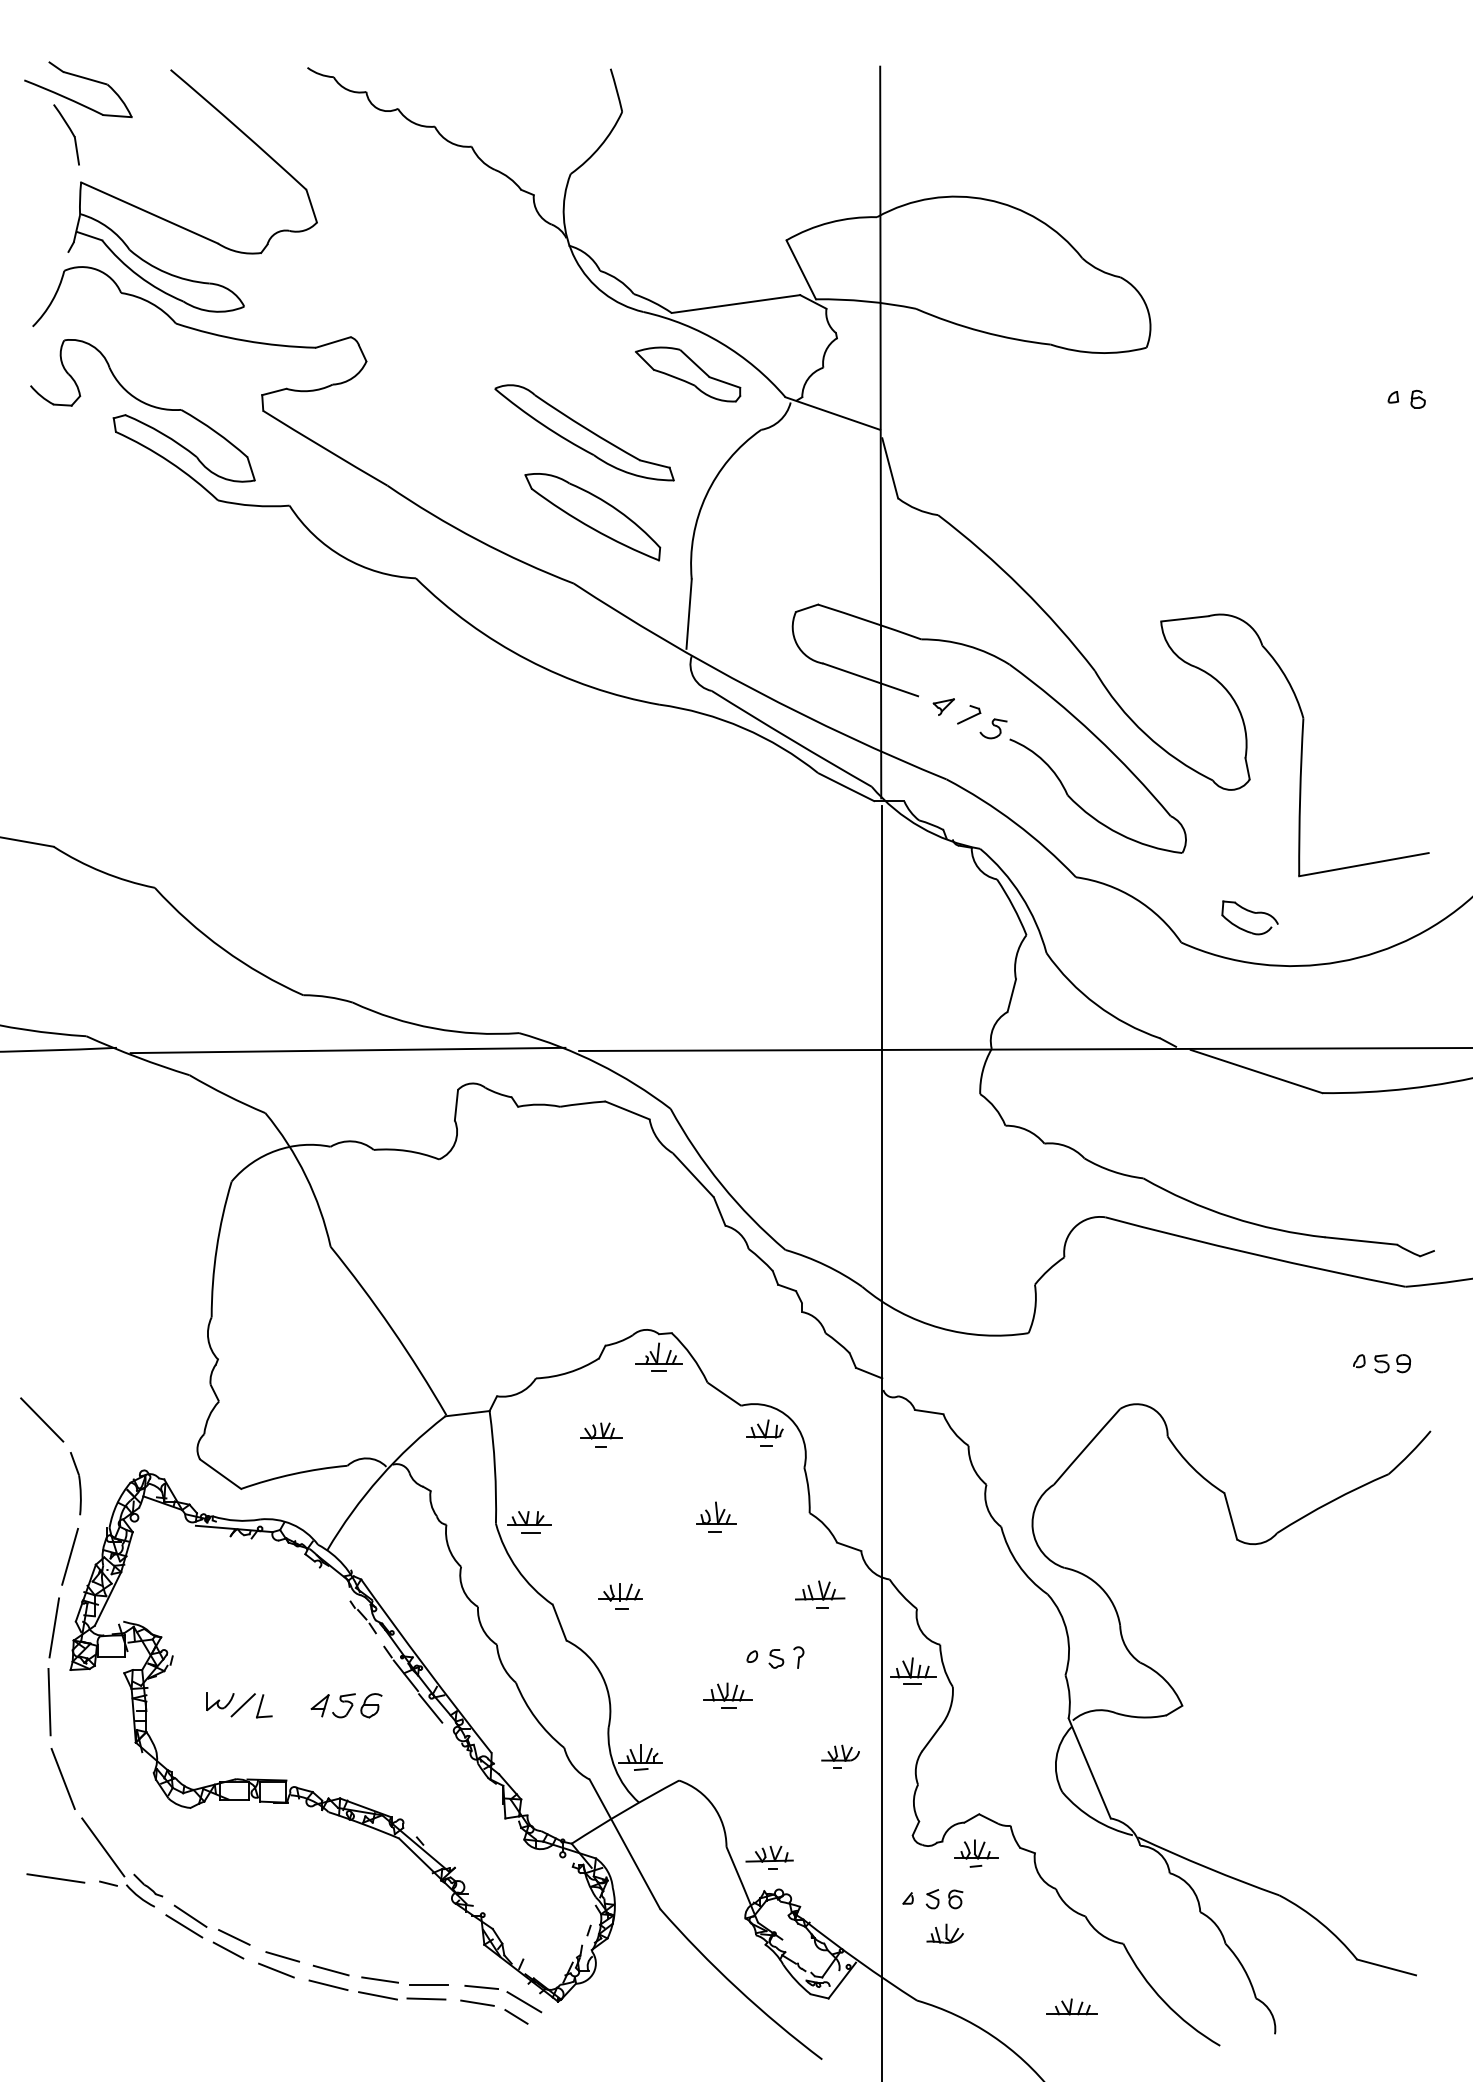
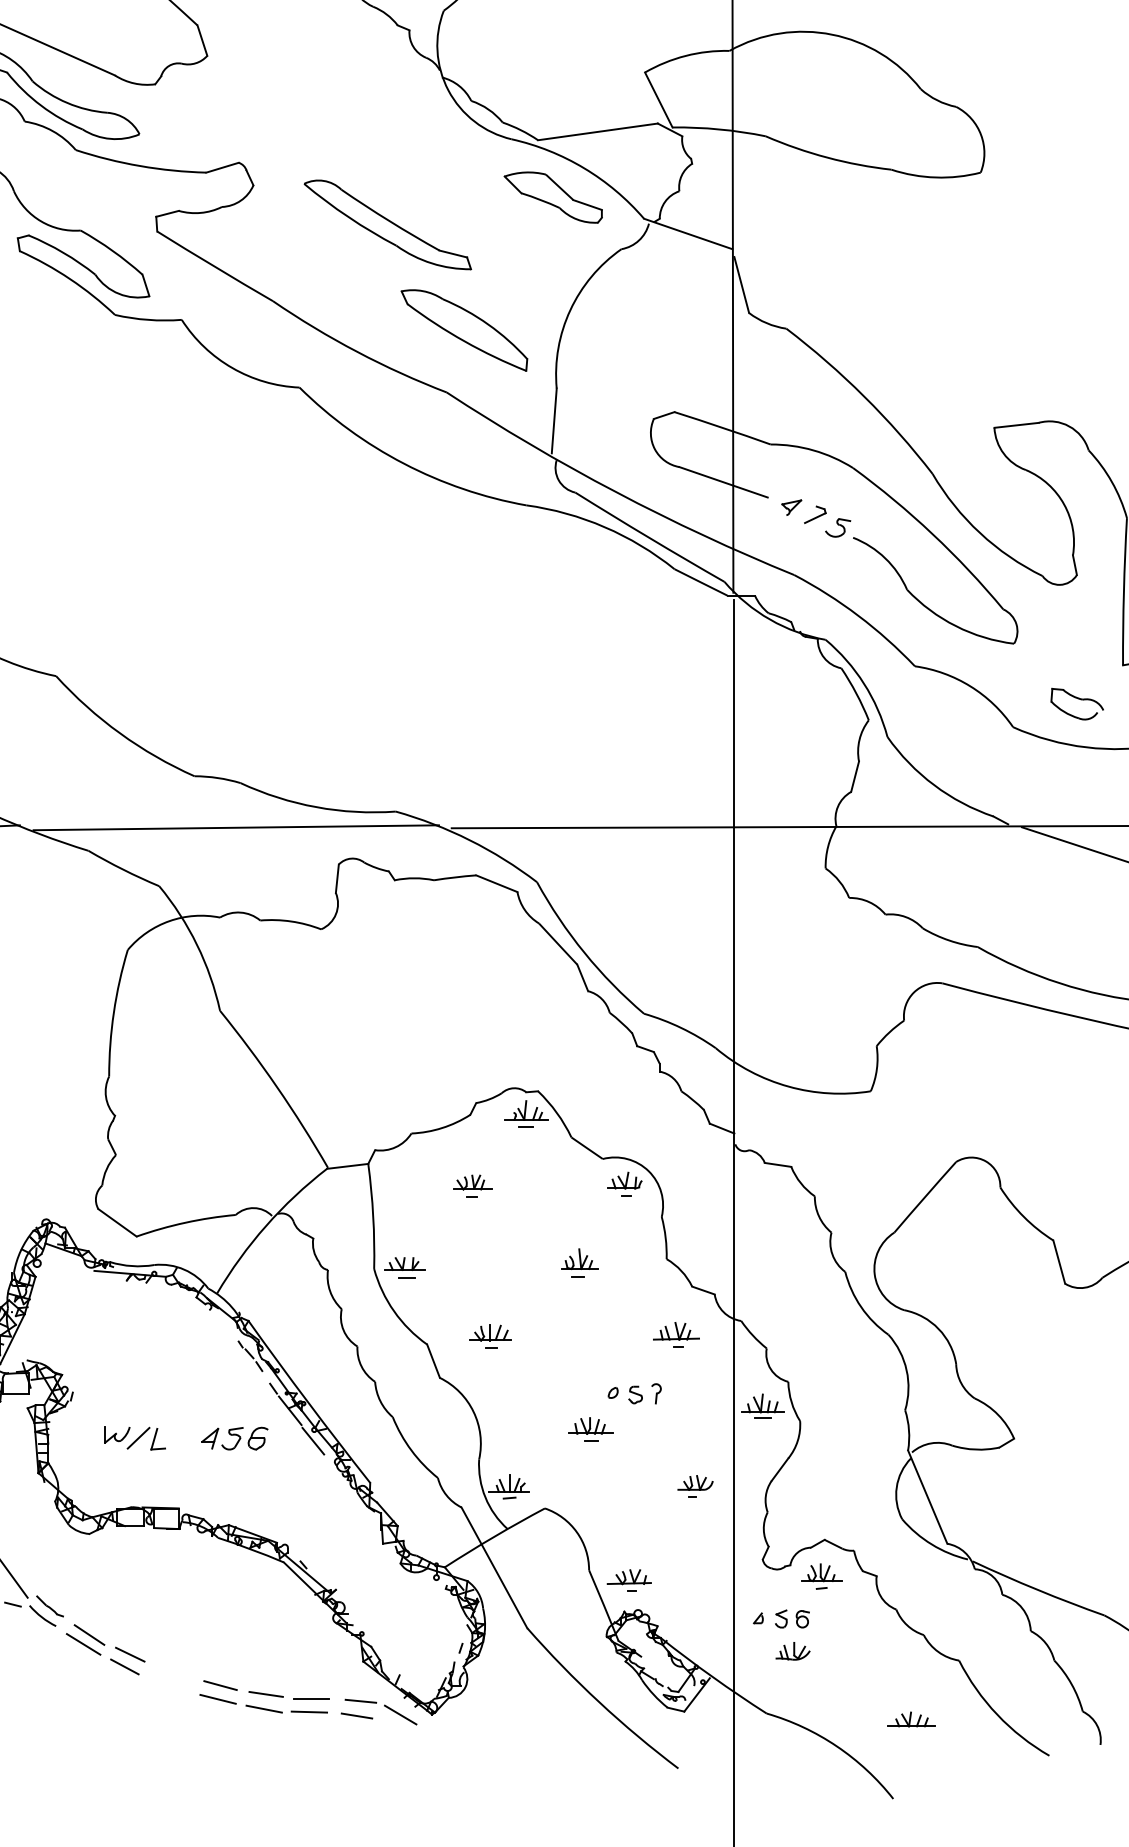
part: (584, 432) -> (387, 224), moved
line: (282, 1956) -> (175, 1672), removed
line: (276, 1970) -> (169, 1685), removed
line: (516, 2016) -> (393, 1728), removed

